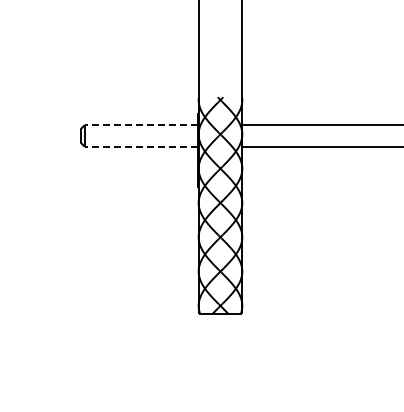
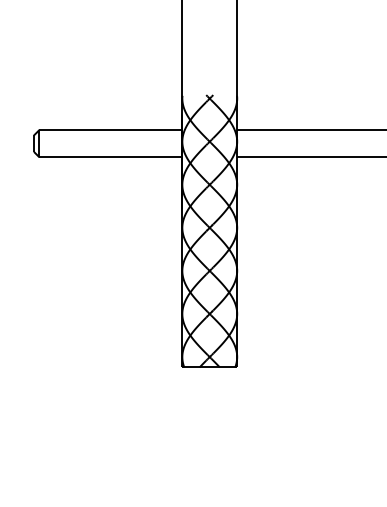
line: (141, 125) -> (110, 130), dashed -> solid
line: (141, 146) -> (110, 156), dashed -> solid

